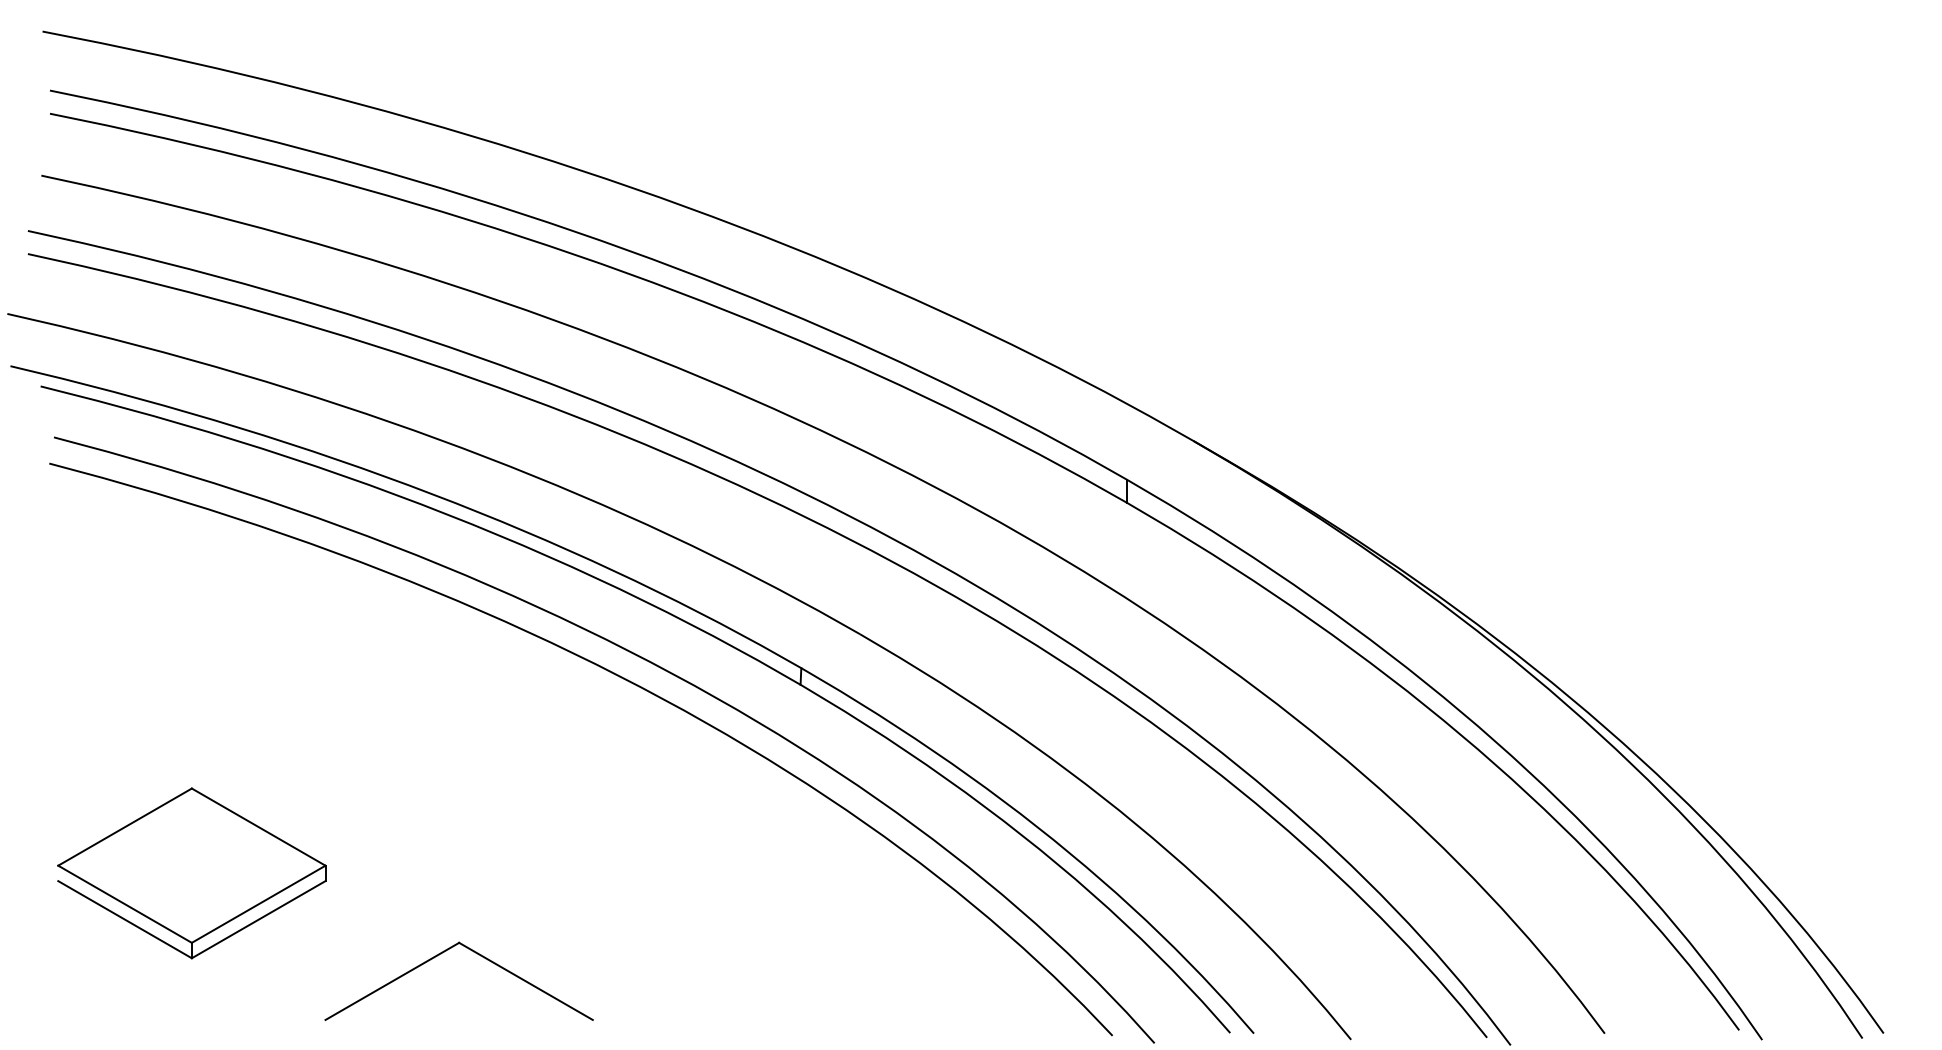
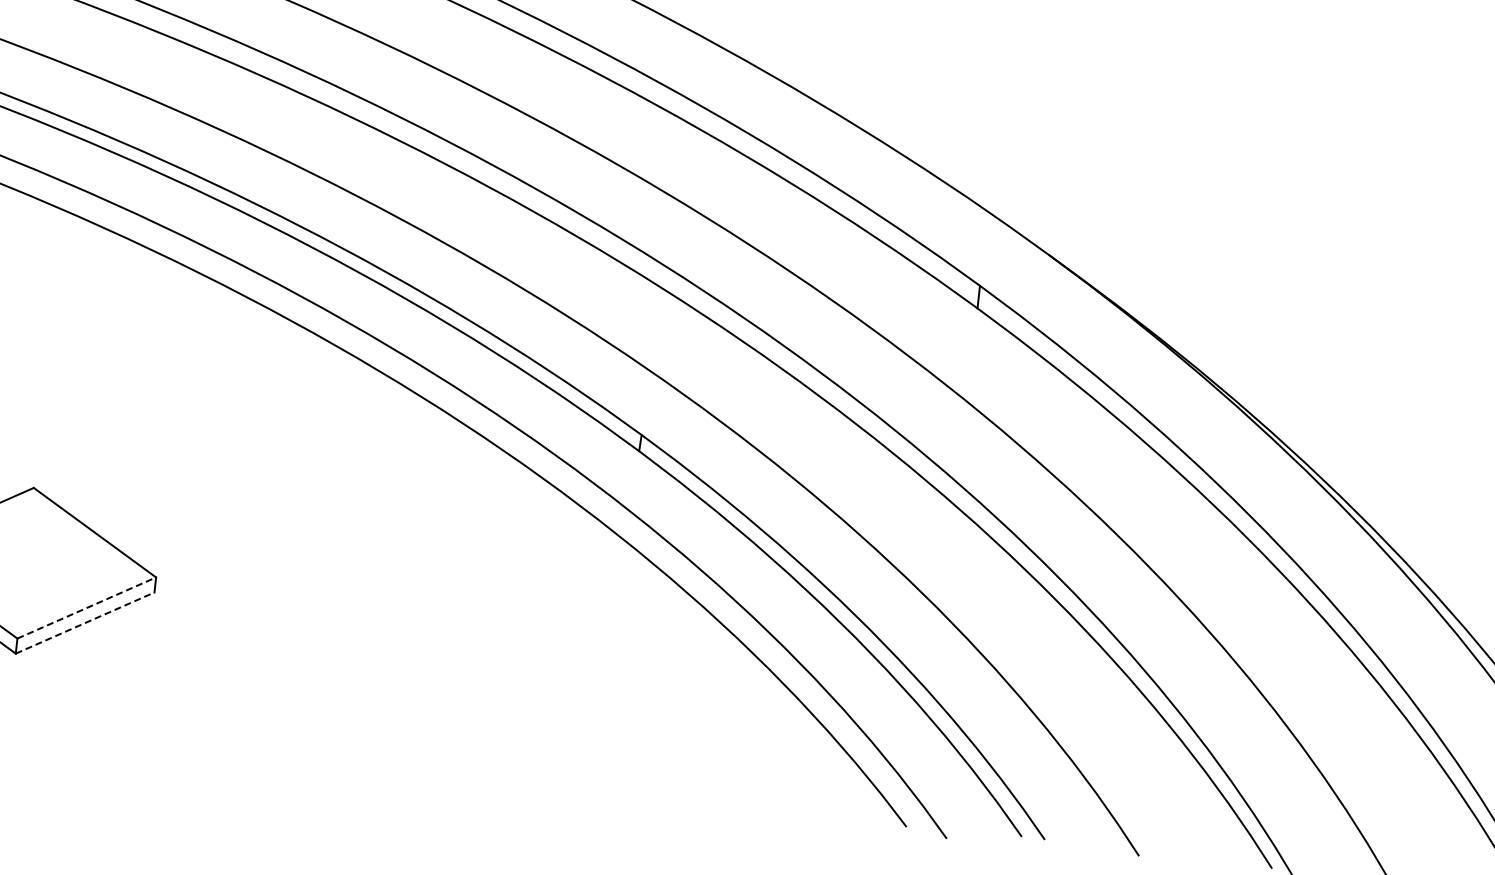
line: (259, 904) -> (87, 608), solid -> dashed
line: (259, 919) -> (85, 622), solid -> dashed
part: (441, 954) -> (259, 676), removed

